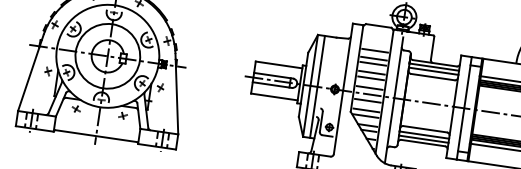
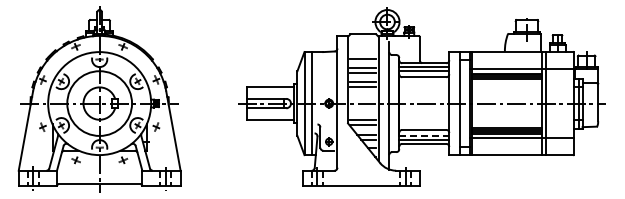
line: (369, 88) -> (363, 97), removed
line: (367, 101) -> (363, 110), removed
line: (424, 134) -> (424, 135), solid -> dashed

